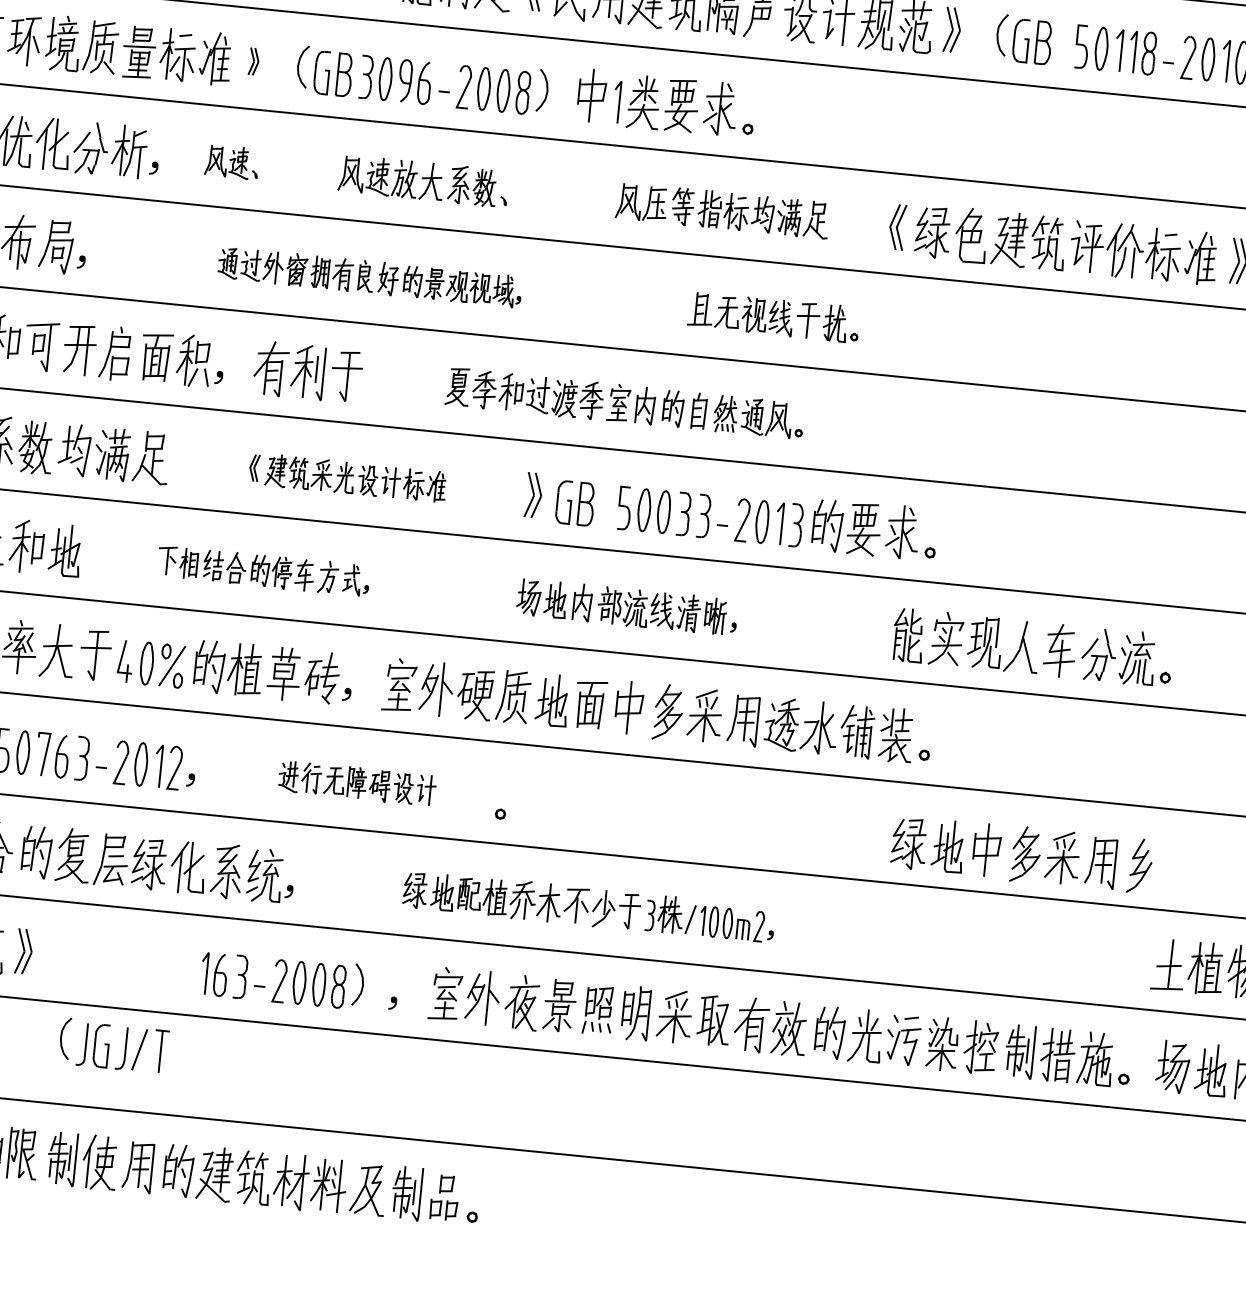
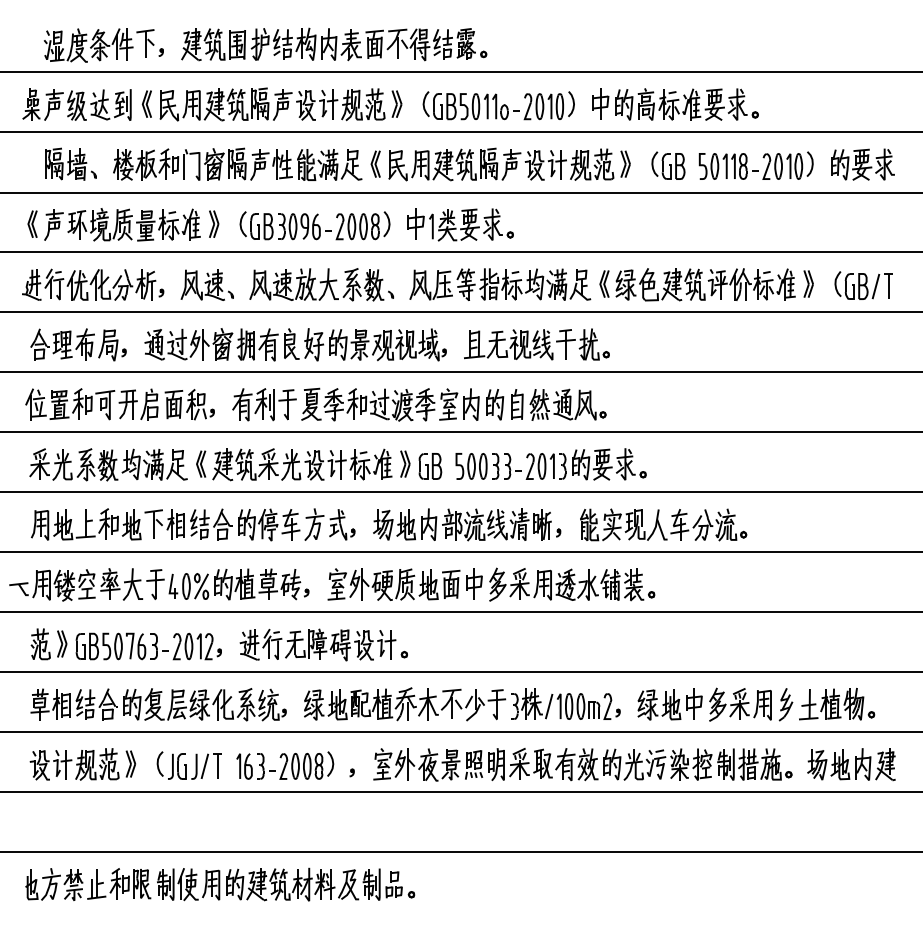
part: (254, 60) -> (214, 223), size x1.67
part: (230, 161) -> (206, 284), size x1.67
part: (423, 180) -> (321, 284), size x1.43
part: (723, 210) -> (500, 284), size x1.43
part: (369, 276) -> (295, 344), size x1.67
part: (773, 317) -> (536, 344), size x1.43
part: (624, 403) -> (453, 404), size x1.43
part: (348, 477) -> (294, 464), size x1.67
part: (262, 570) -> (249, 524), size x1.67
part: (627, 606) -> (467, 524), size x1.43
part: (1032, 647) -> (663, 524), moved
part: (356, 782) -> (317, 644), size x1.67
part: (1022, 854) -> (715, 704), moved
part: (589, 907) -> (462, 704), size x1.43
part: (112, 1045) -> (188, 765), moved

